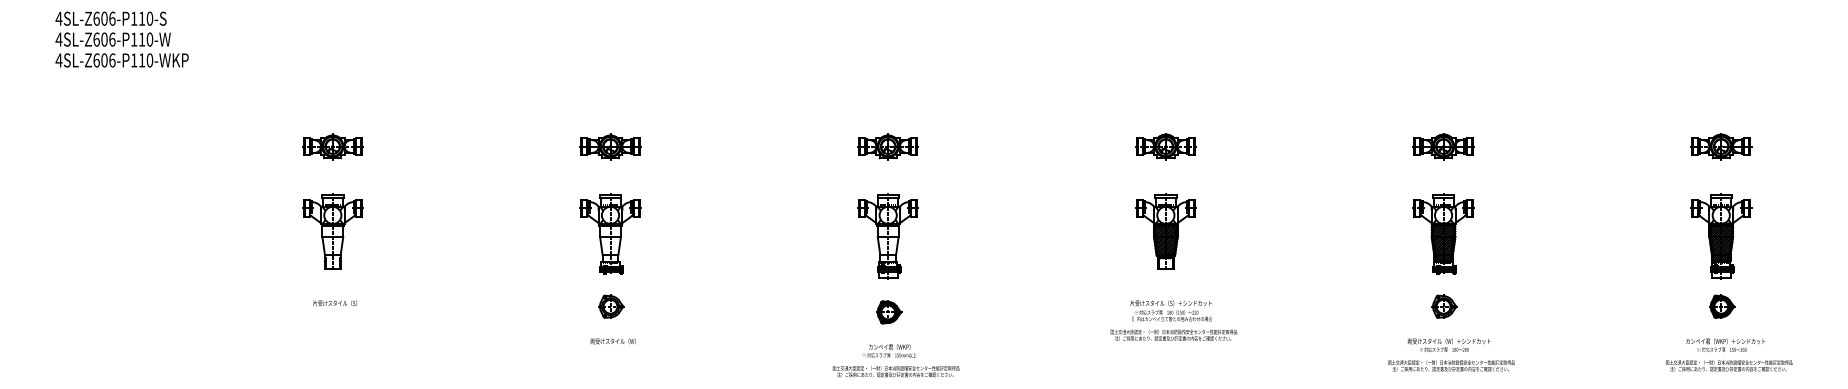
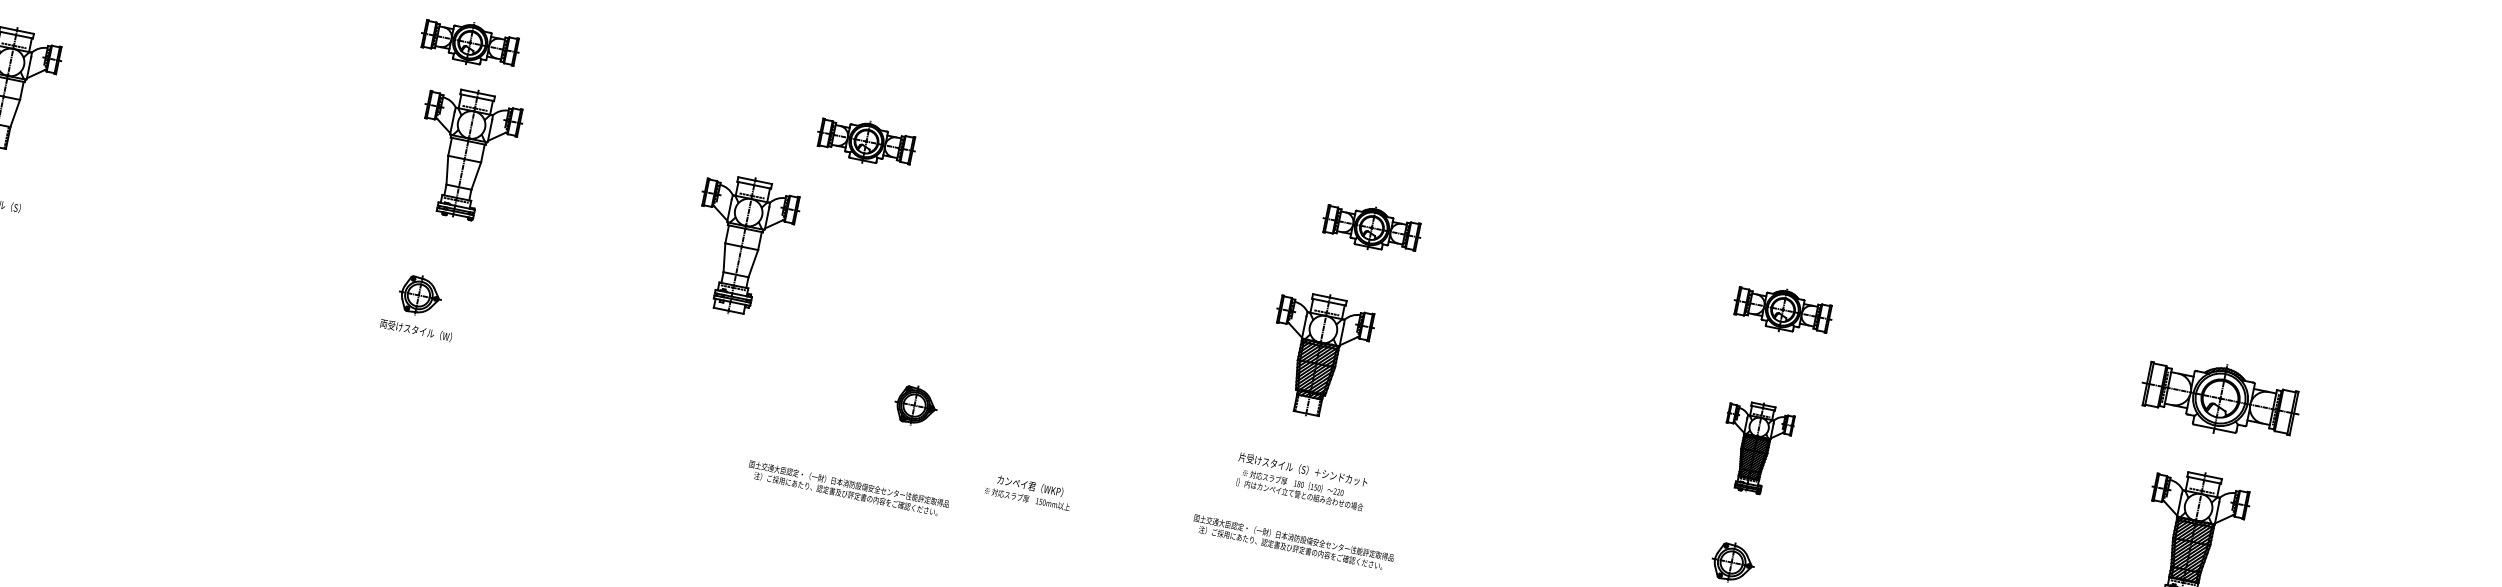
part: (887, 146) -> (865, 141), moved
part: (1165, 146) -> (1371, 227), moved
part: (1721, 146) -> (2221, 399), size x1.6
part: (610, 233) -> (465, 153), moved
part: (1443, 233) -> (1755, 447), size x0.7
part: (887, 236) -> (740, 245), moved
part: (889, 312) -> (916, 406), moved
text: (1173, 334) -> (1292, 541), moved
text: (612, 341) -> (415, 330), moved
text: (889, 350) -> (1028, 491), moved

